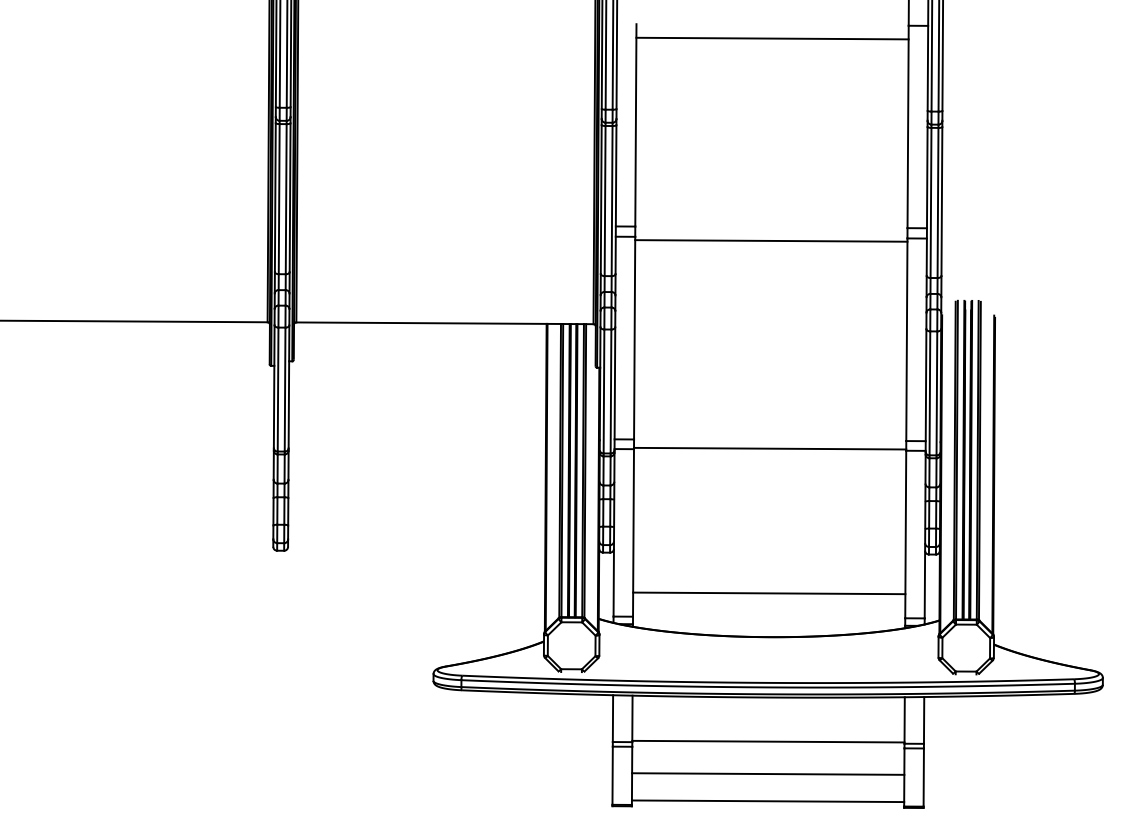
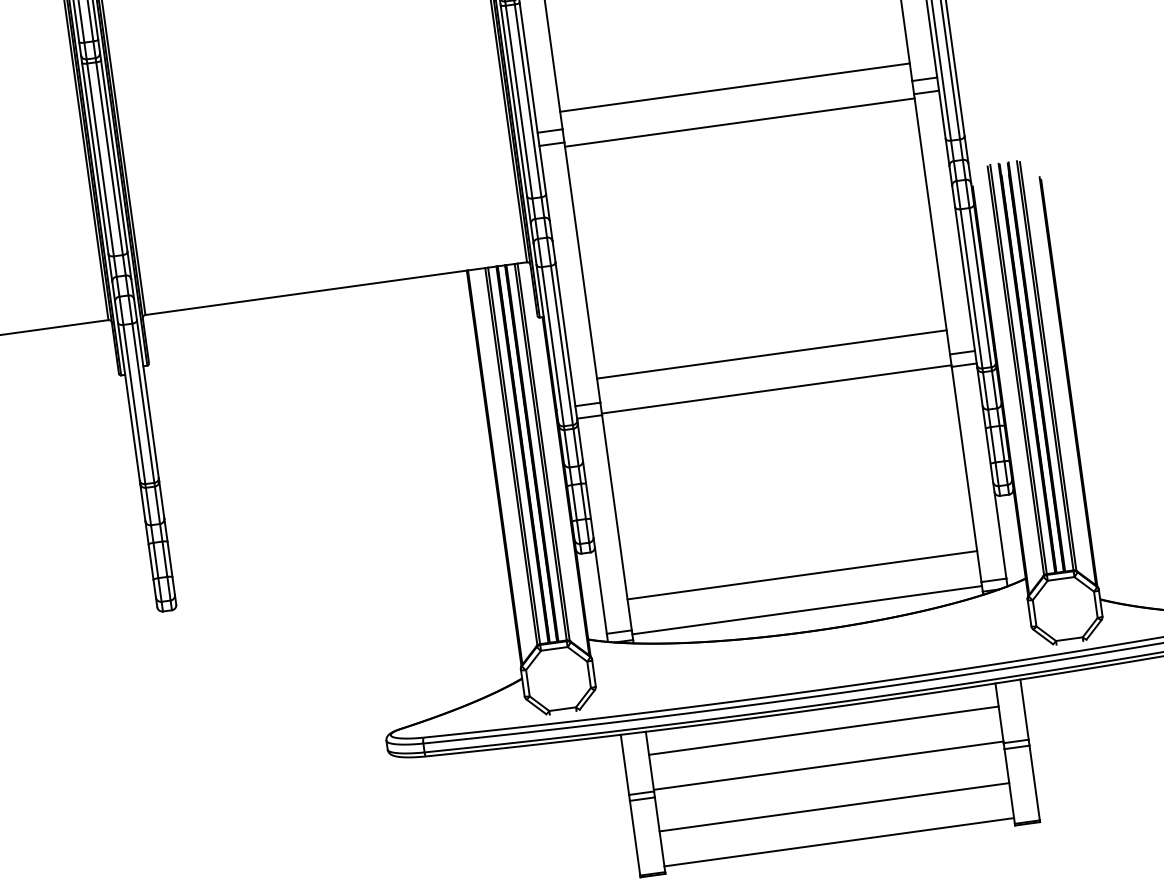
line: (771, 213) -> (734, 87), added
line: (770, 421) -> (772, 354), added
line: (769, 620) -> (807, 610), added
line: (768, 714) -> (823, 730), added

